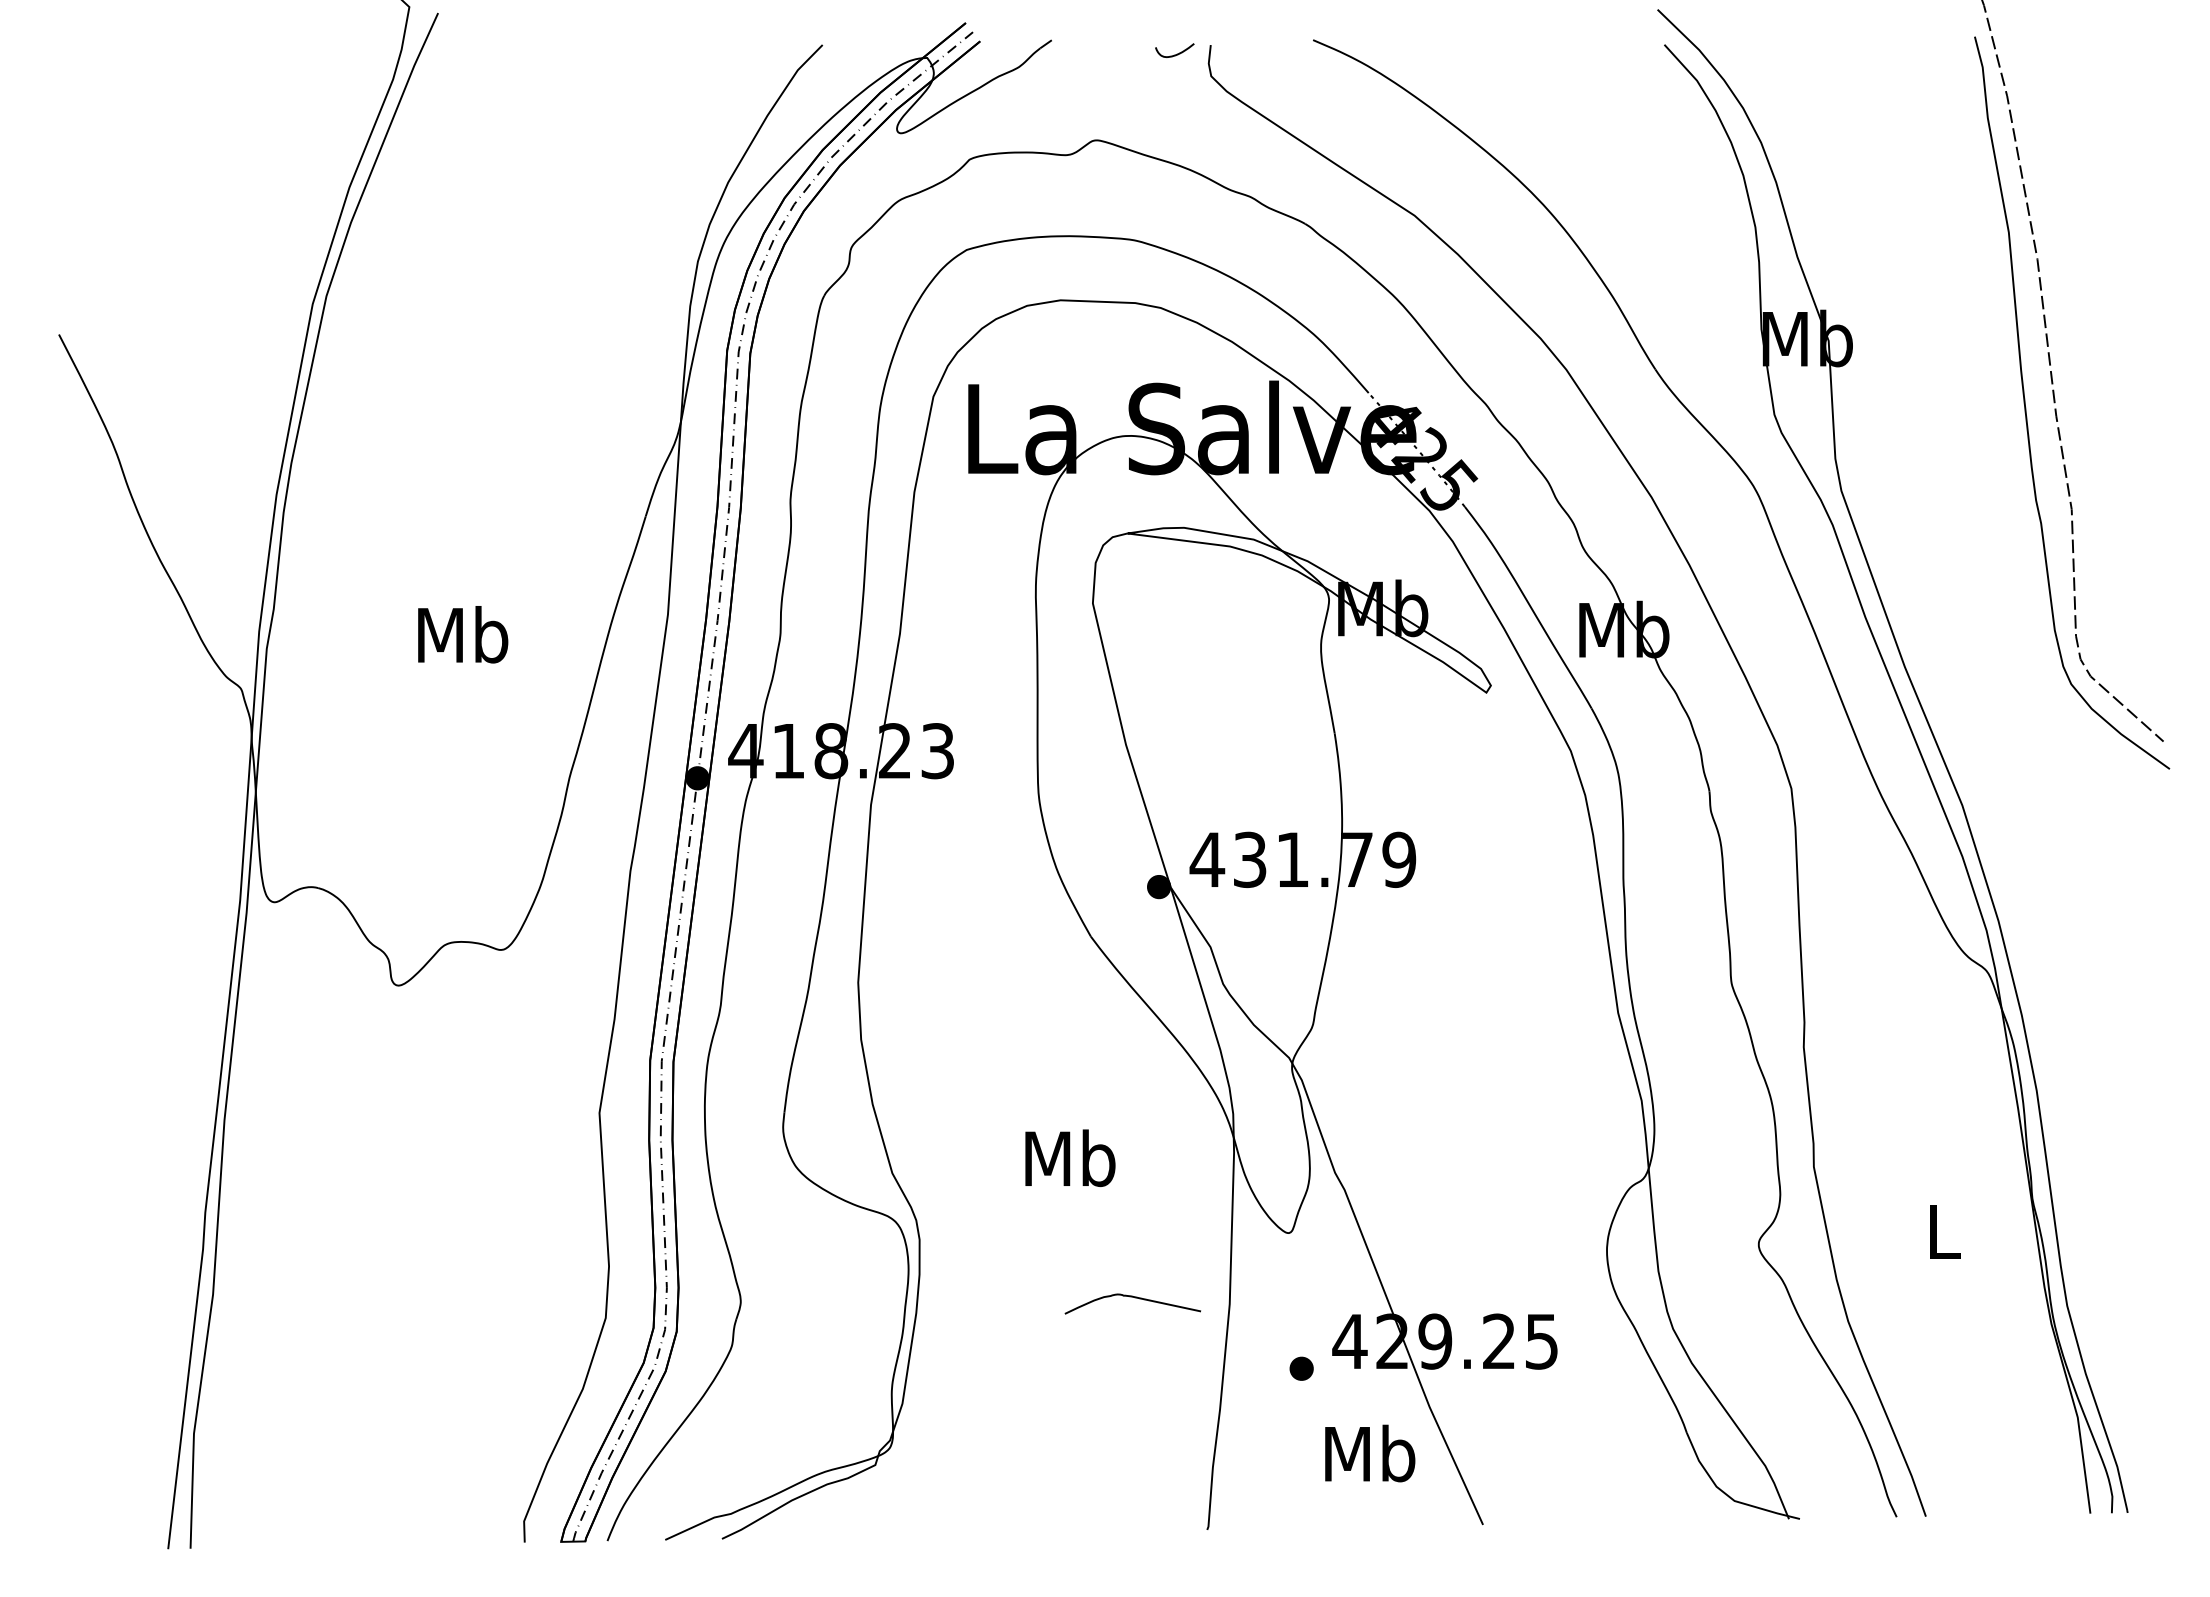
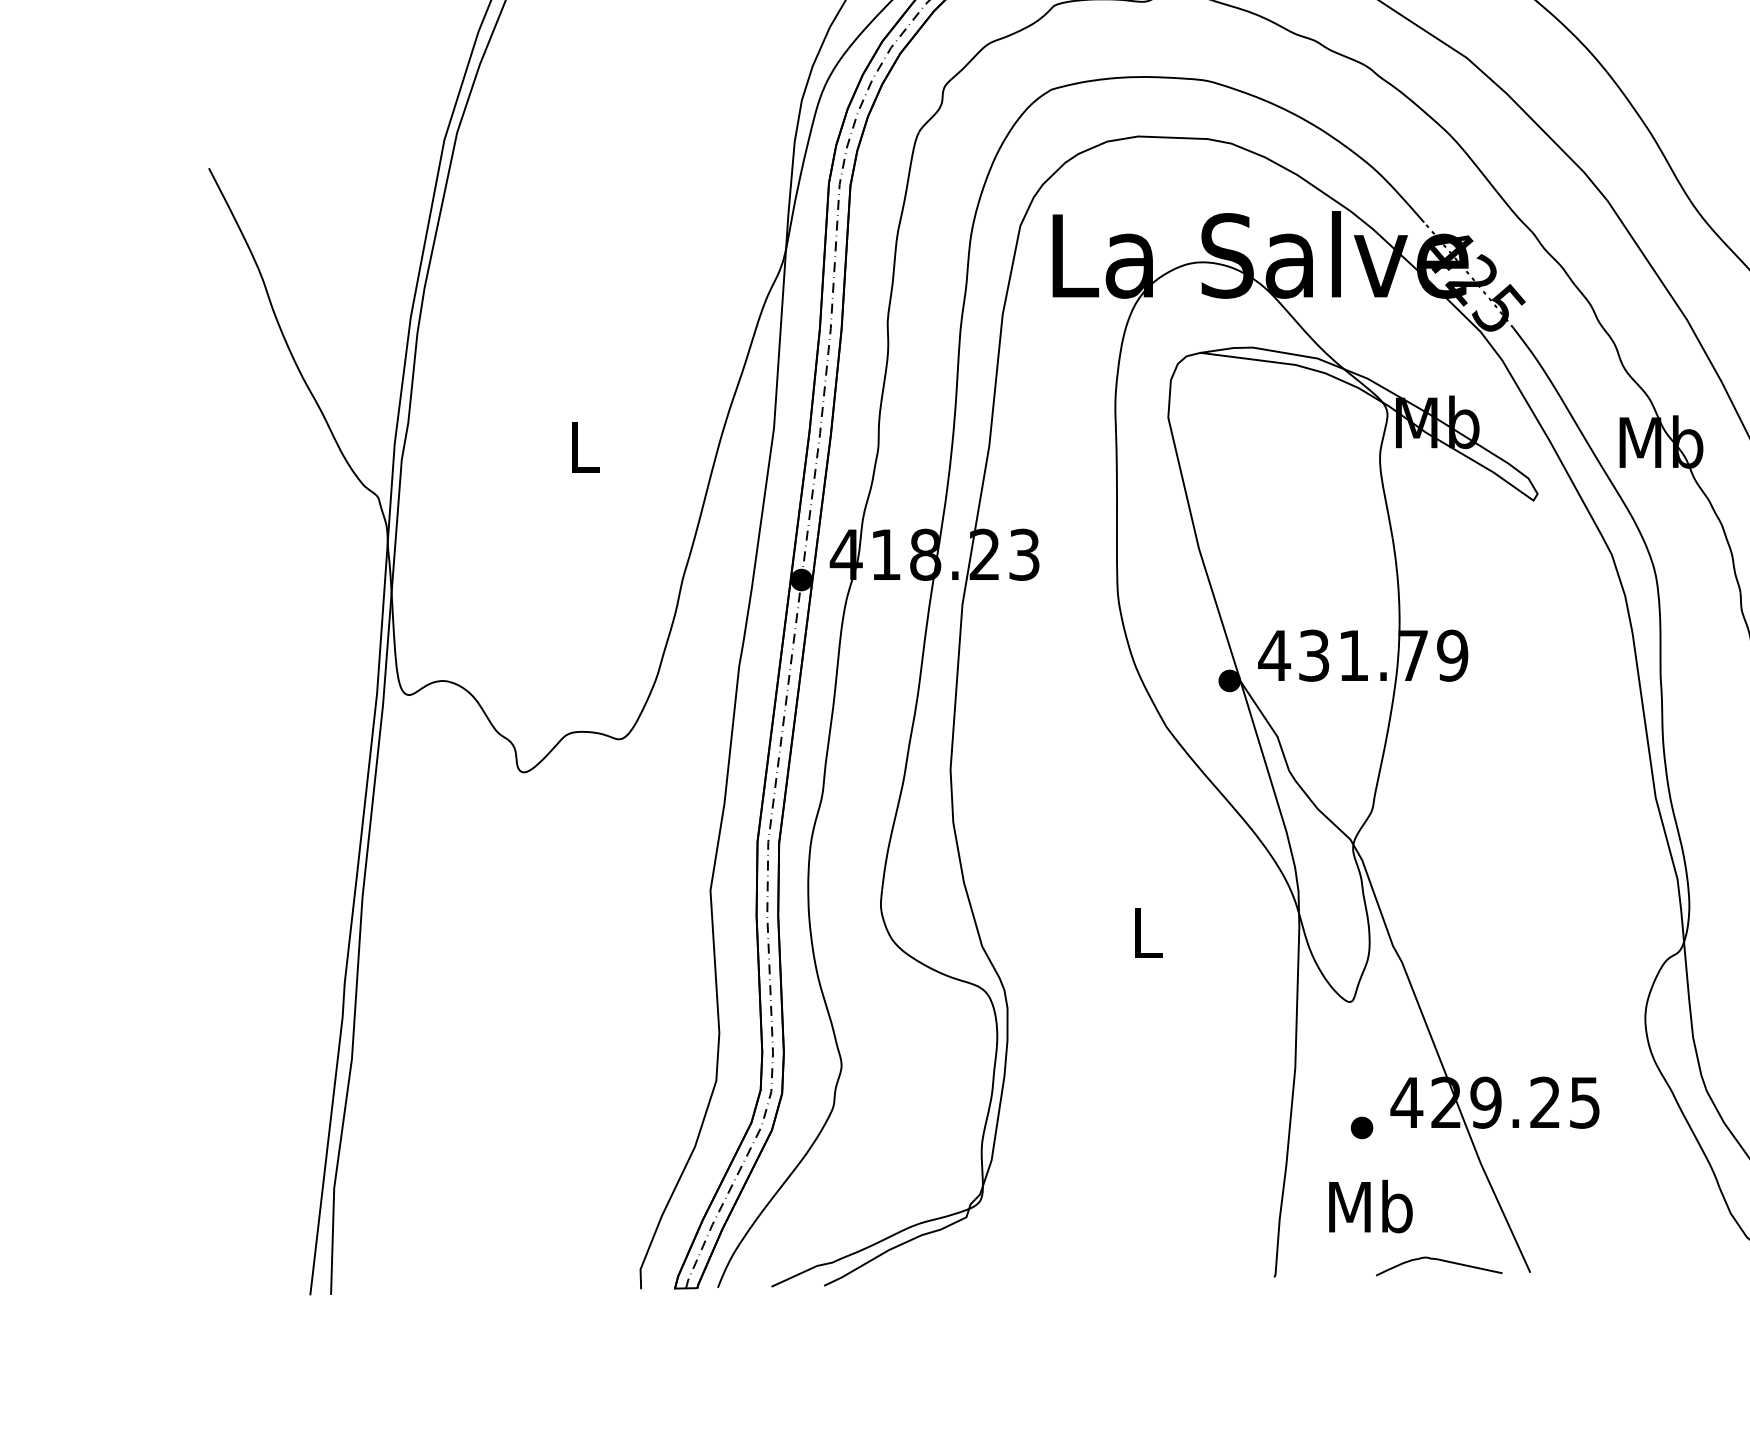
text: (463, 634) -> (584, 446), Mb -> L
text: (1070, 1158) -> (1147, 932), Mb -> L
curve: (1134, 1298) -> (1440, 1261), moved
text: (1370, 1453) -> (1371, 1206), moved

